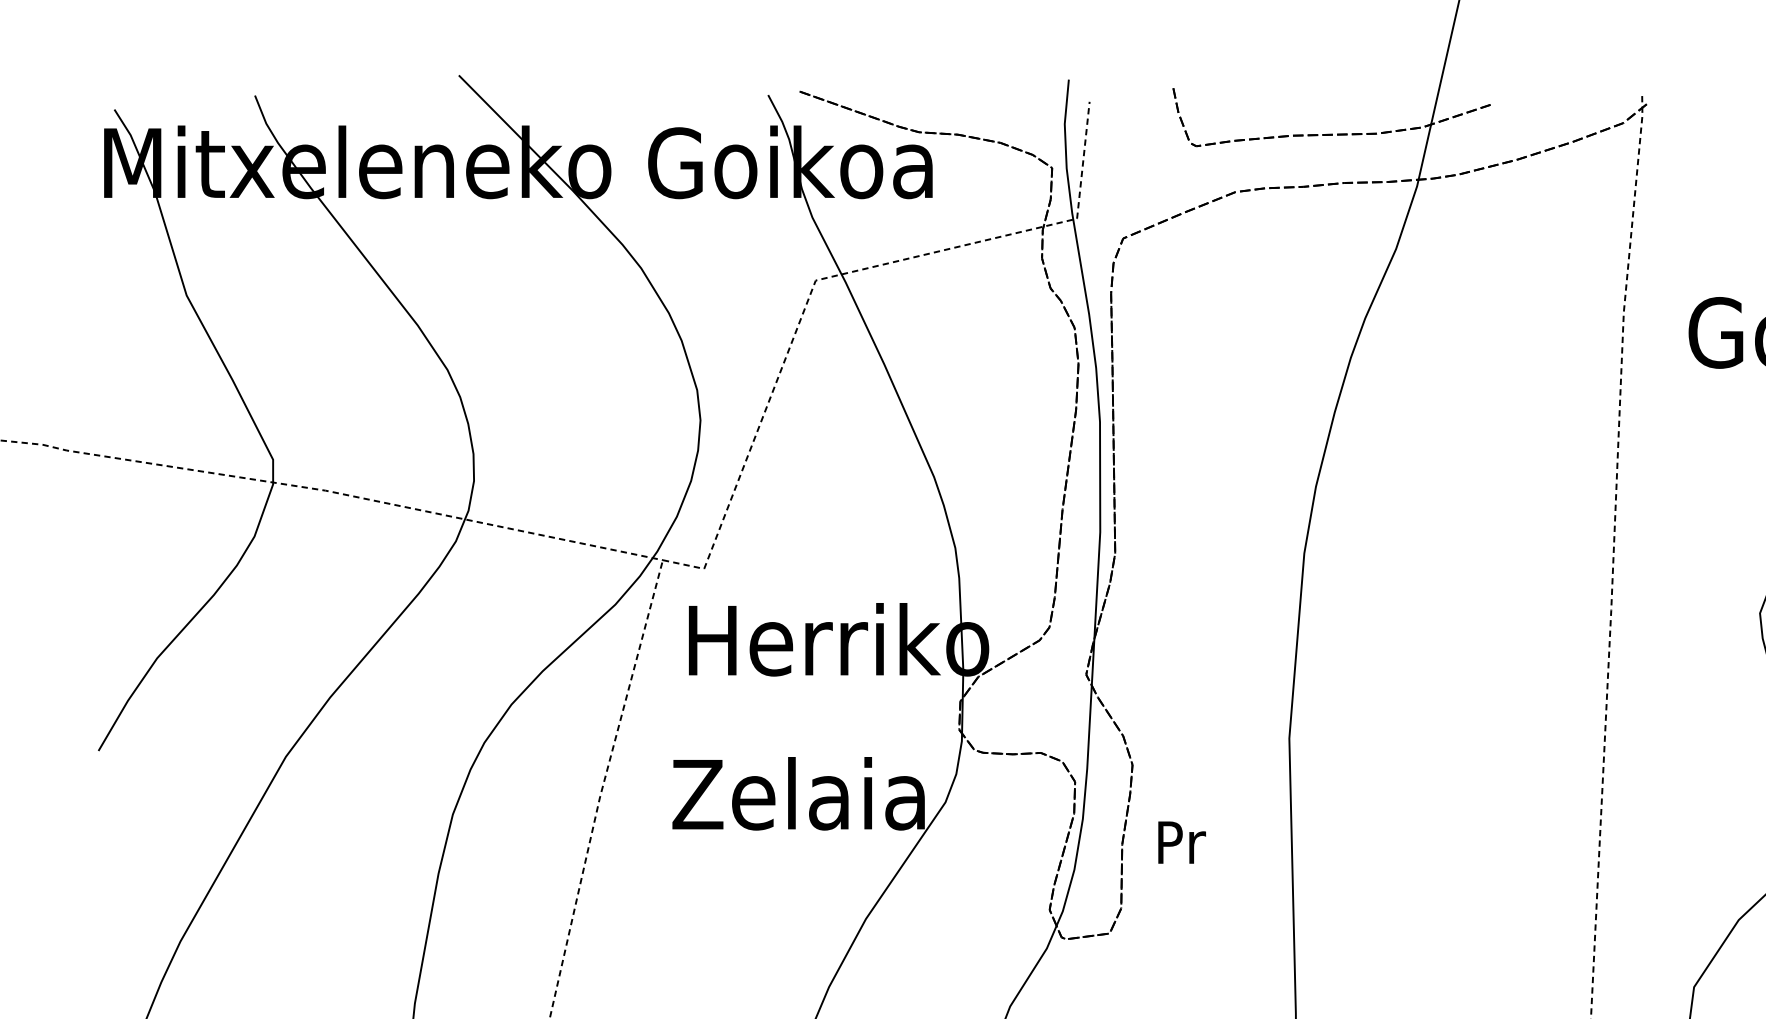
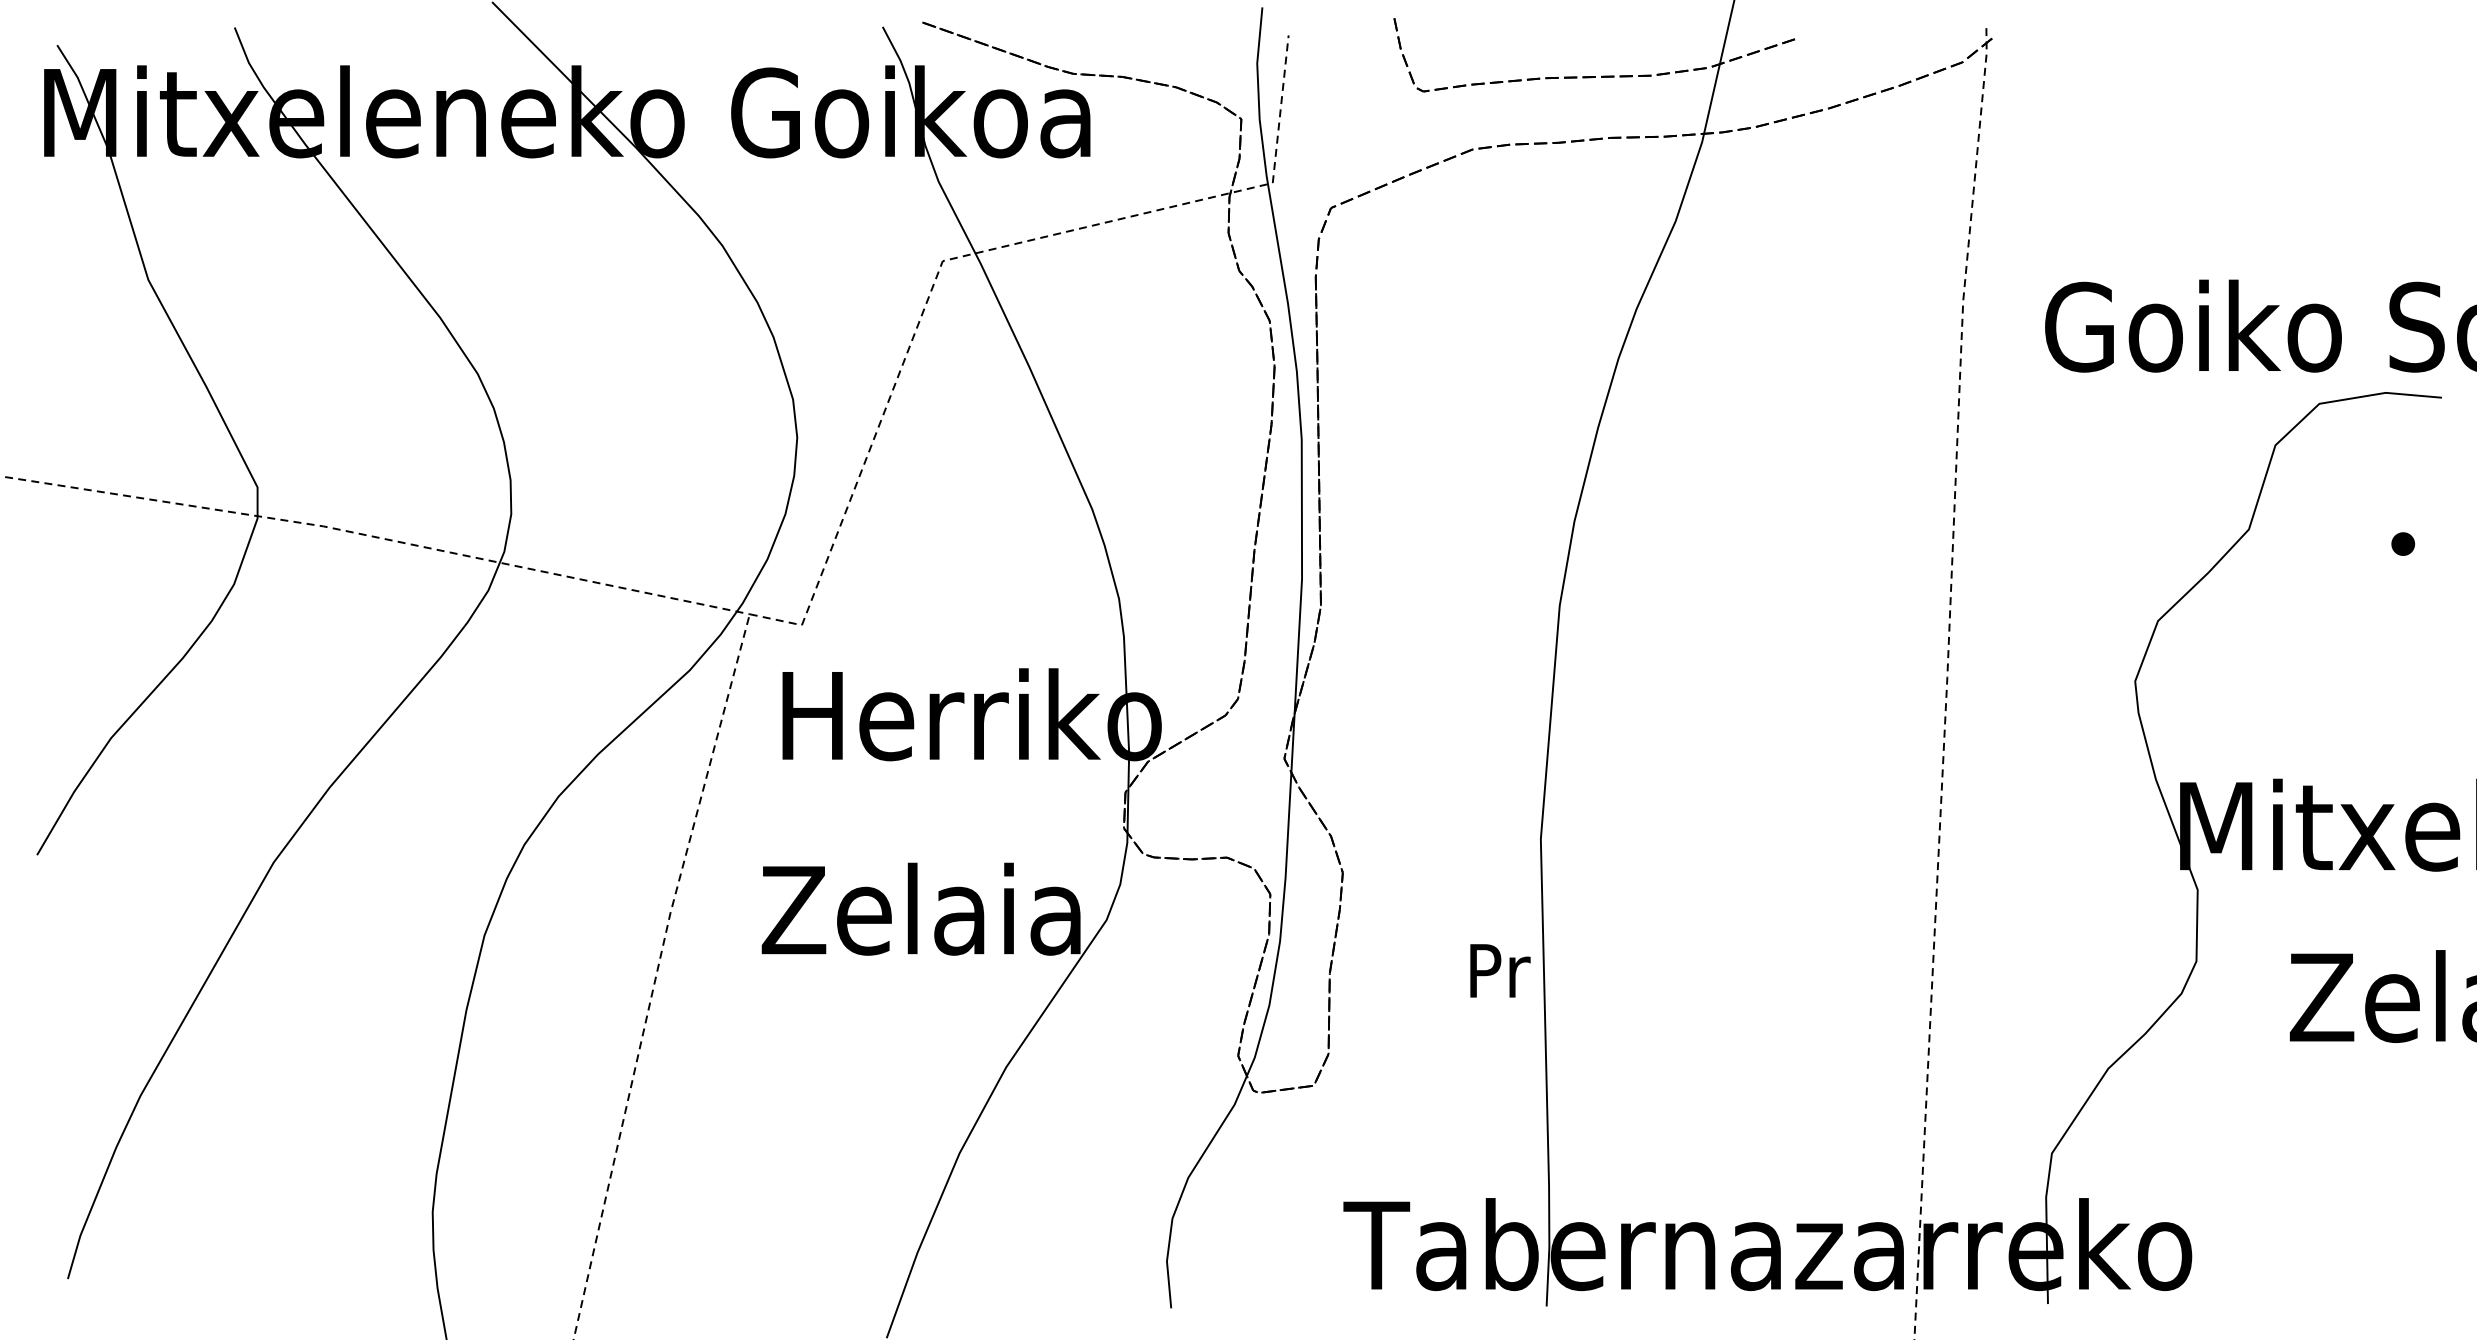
text: (1182, 842) -> (1500, 970), moved

